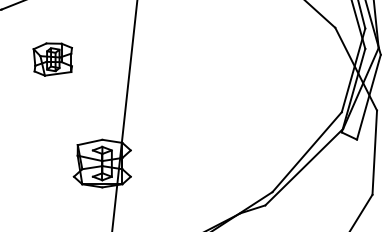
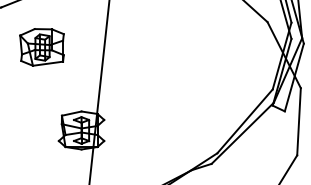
part: (52, 59) -> (41, 47), size x1.43

